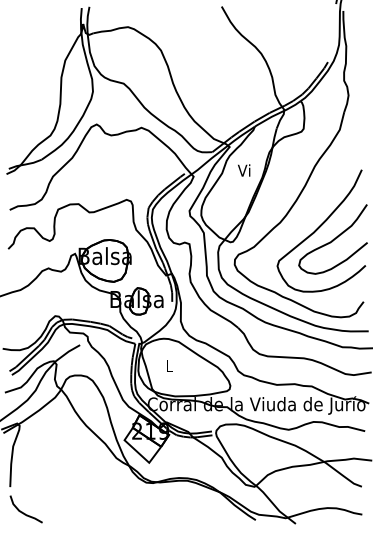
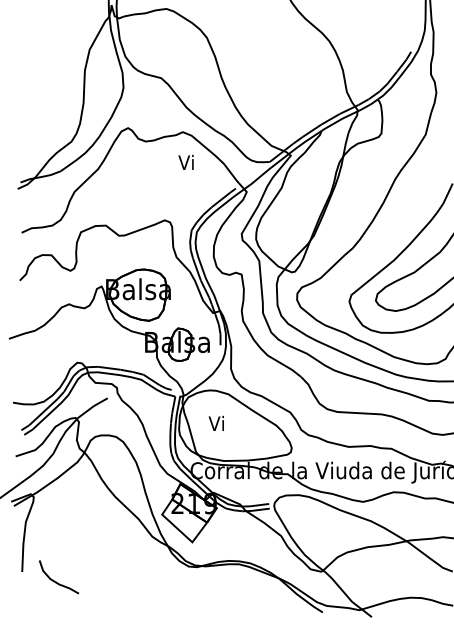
text: (244, 170) -> (186, 162), moved
text: (168, 365) -> (215, 423), L -> Vi
curve: (24, 512) -> (56, 581), moved

